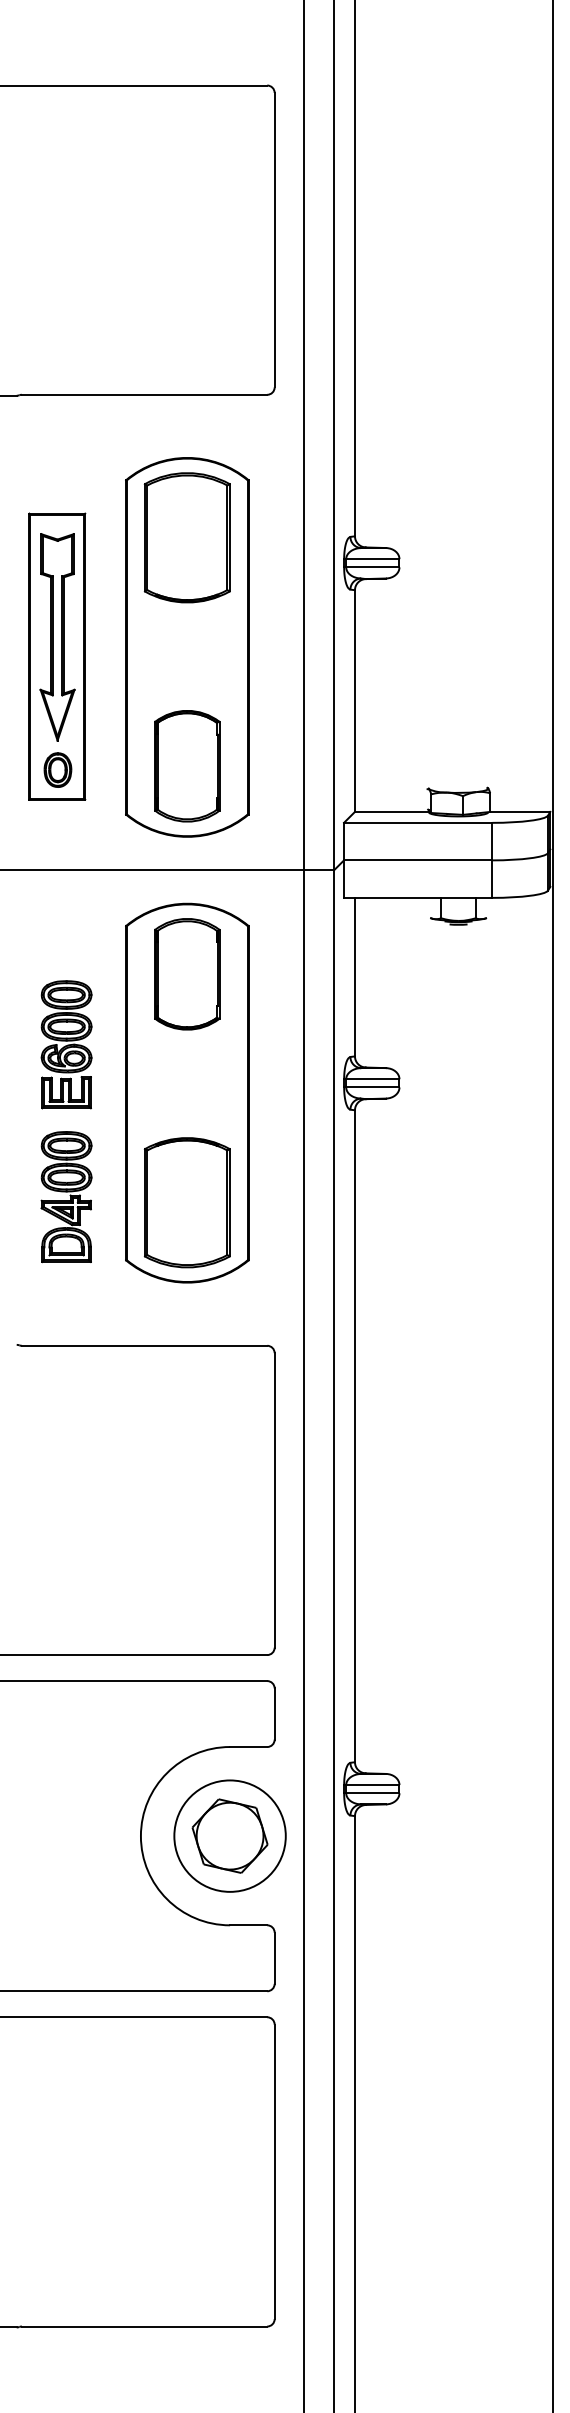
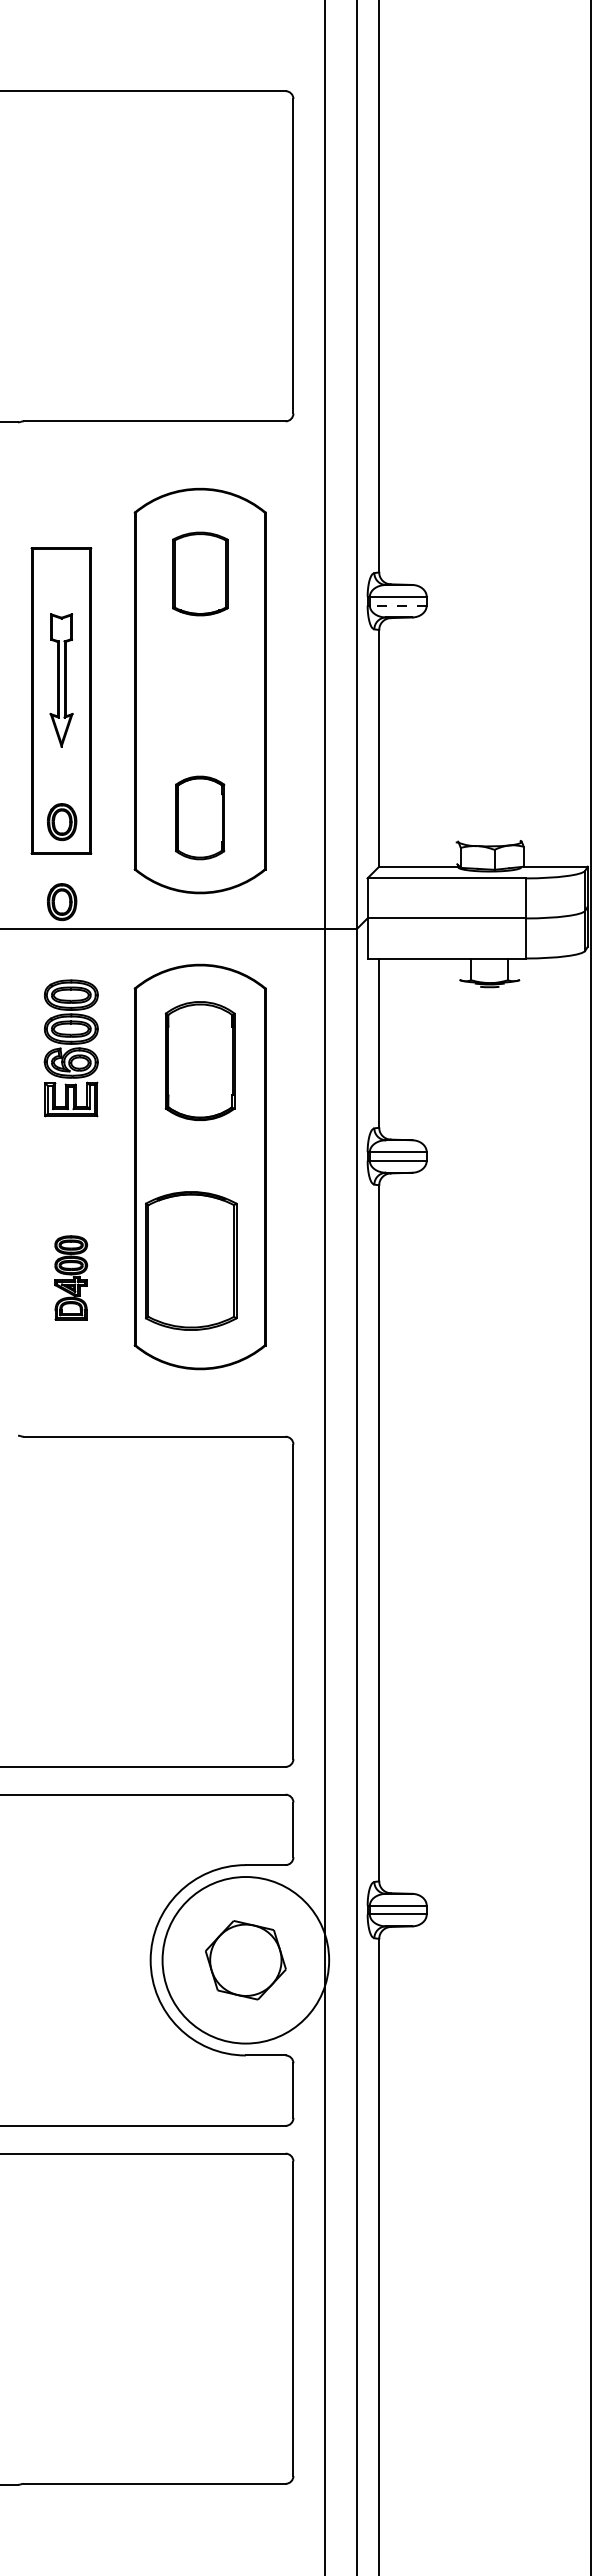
part: (187, 537) -> (200, 573), size x0.6
line: (372, 567) -> (397, 605), solid -> dashed
part: (57, 637) -> (61, 680), size x0.6
part: (186, 765) -> (199, 817), size x0.7
part: (58, 845) -> (62, 902), added
part: (186, 973) -> (199, 1060), moved
part: (65, 1044) -> (70, 1048), moved
part: (65, 1196) -> (70, 1277), size x0.6
part: (187, 1202) -> (191, 1260), moved
circle: (229, 1835) -> (245, 1959), size x1.4

